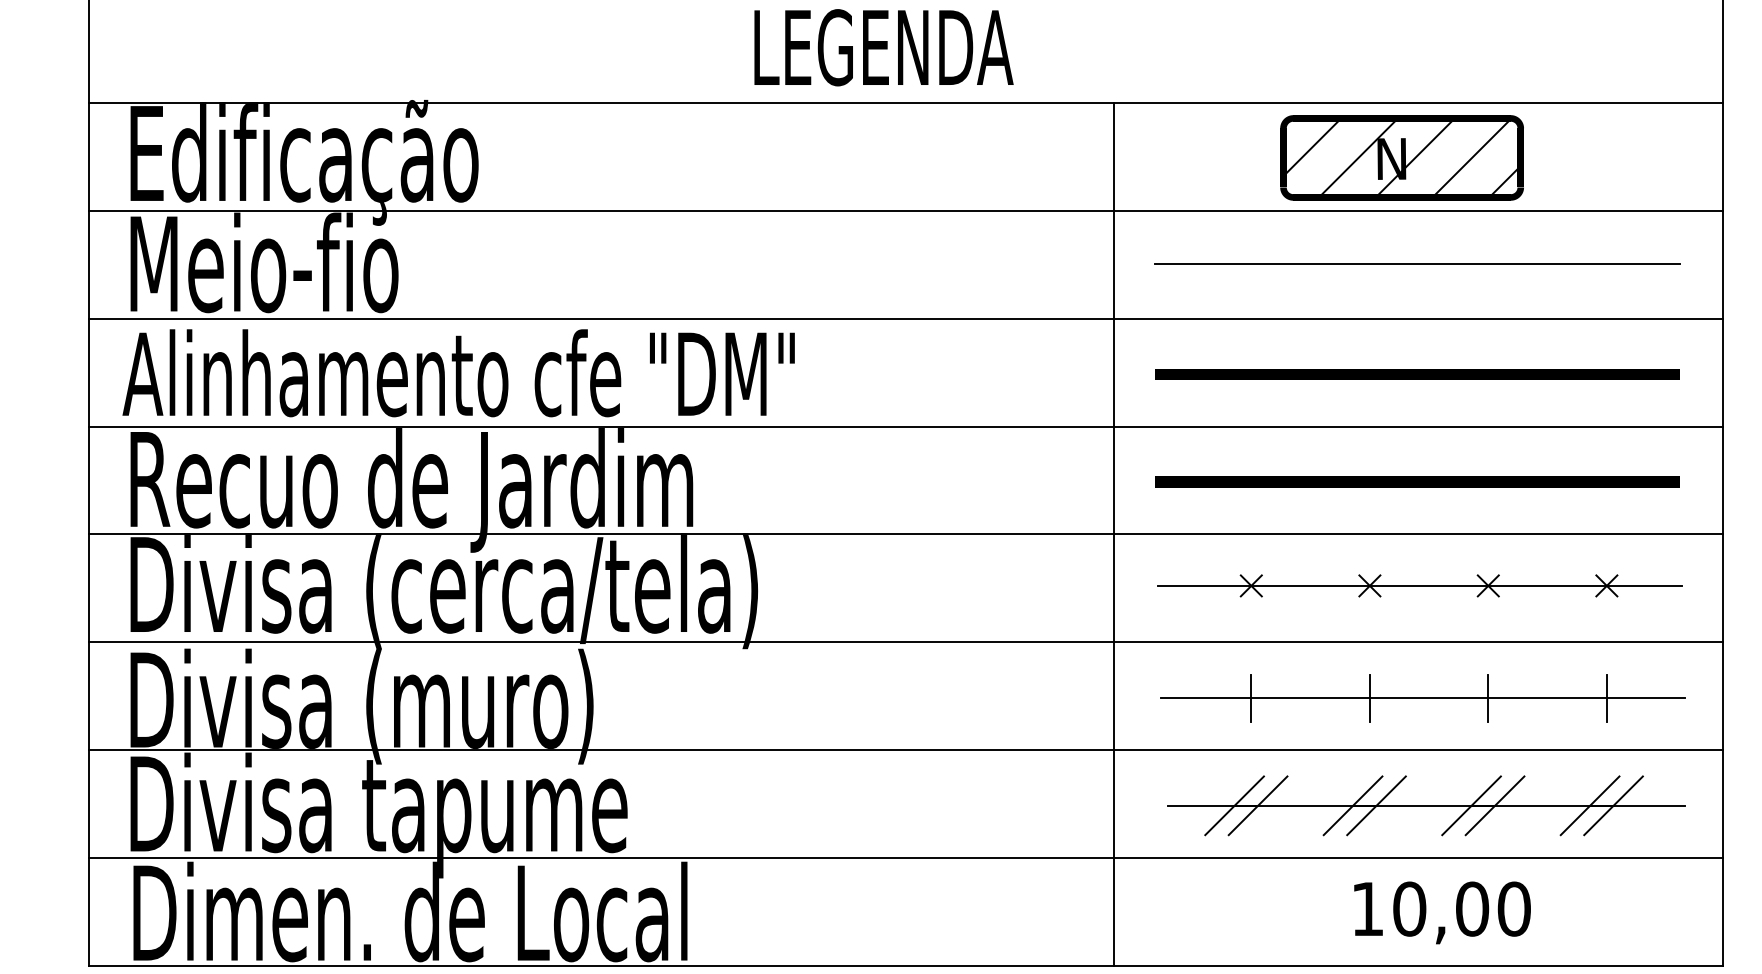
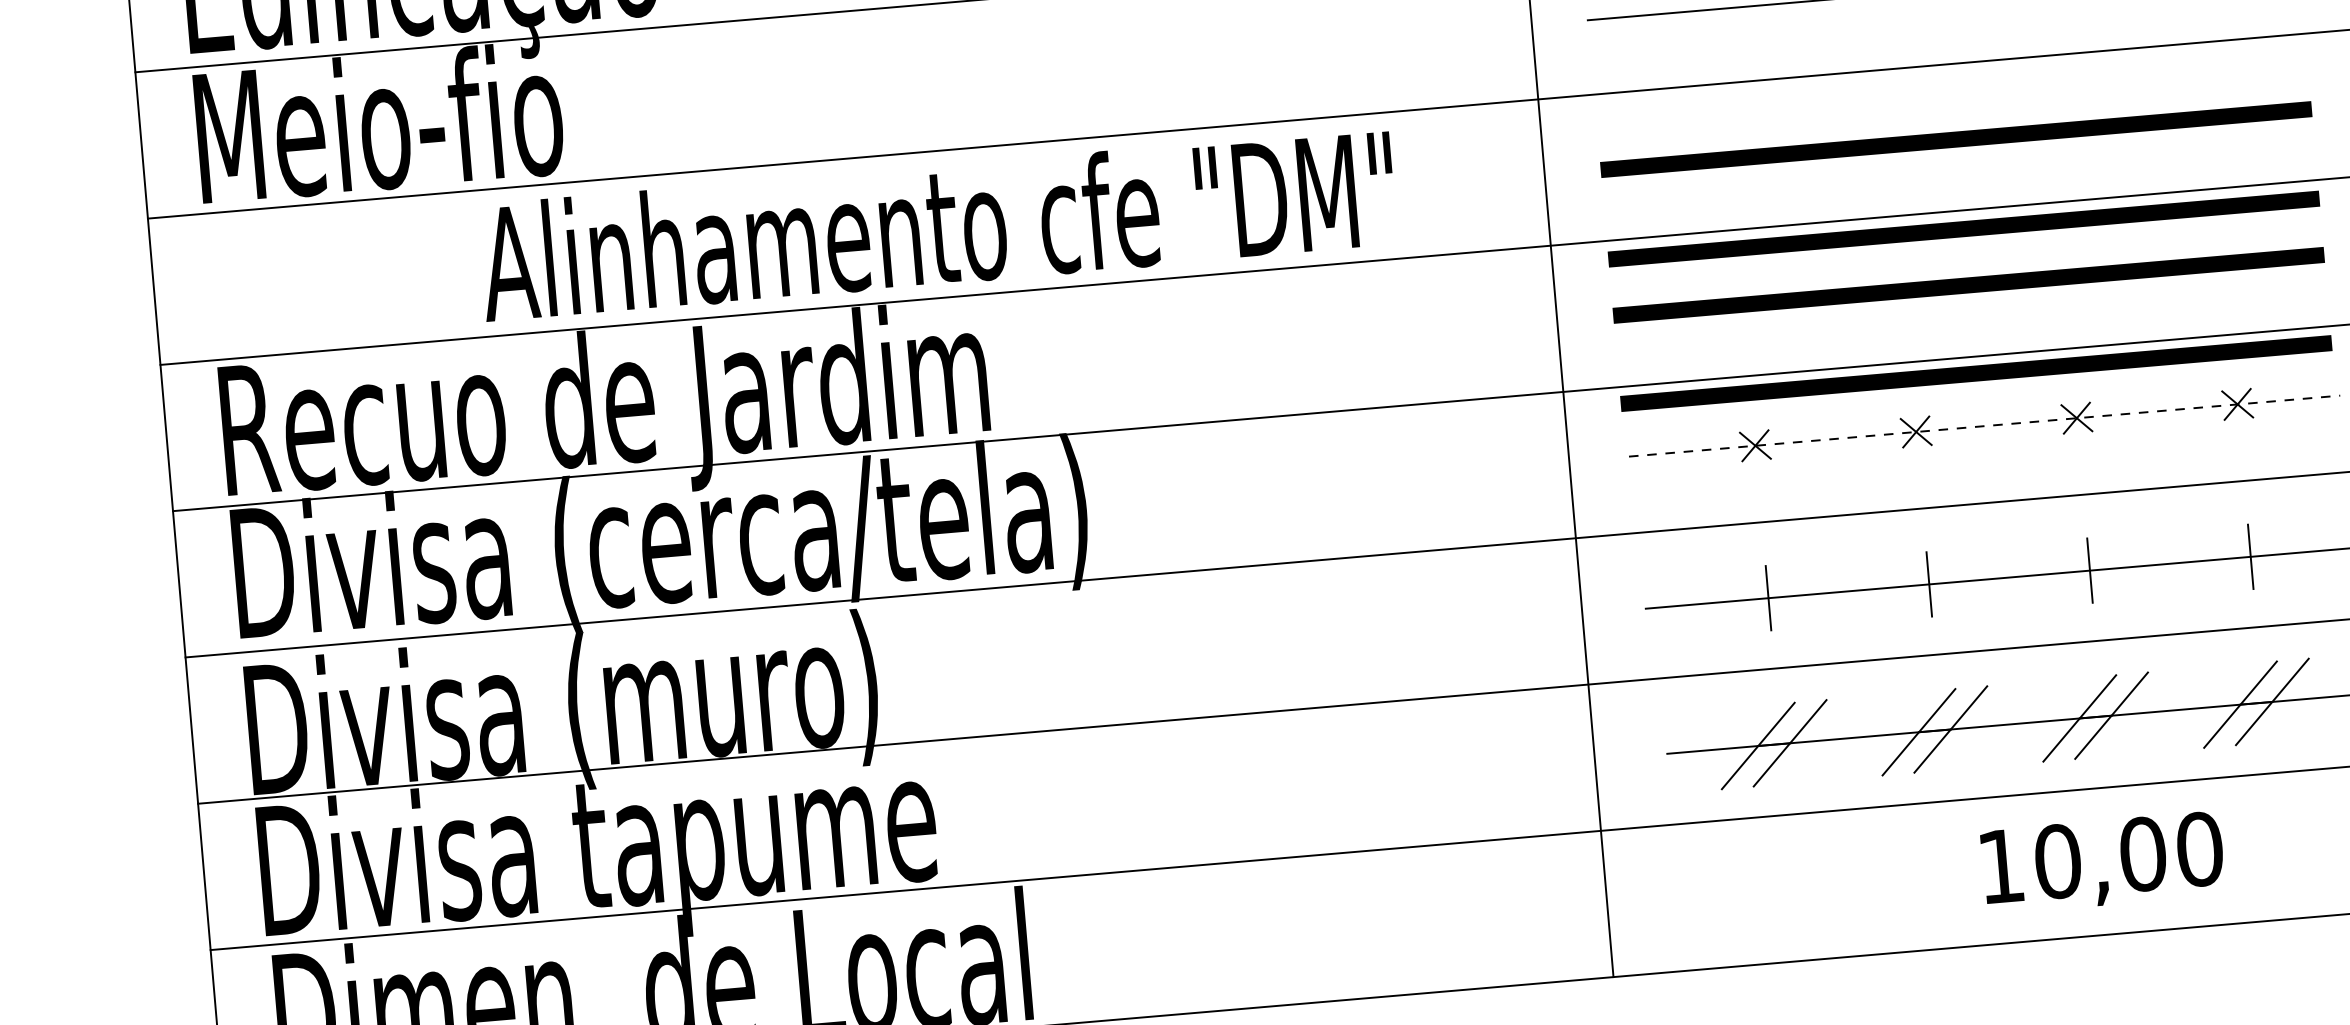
text: (458, 373) -> (937, 225), moved
line: (1417, 440) -> (1963, 229), added
line: (1417, 546) -> (1976, 373), added
line: (1420, 585) -> (1984, 425), solid -> dashed
text: (1442, 912) -> (2102, 862), moved

